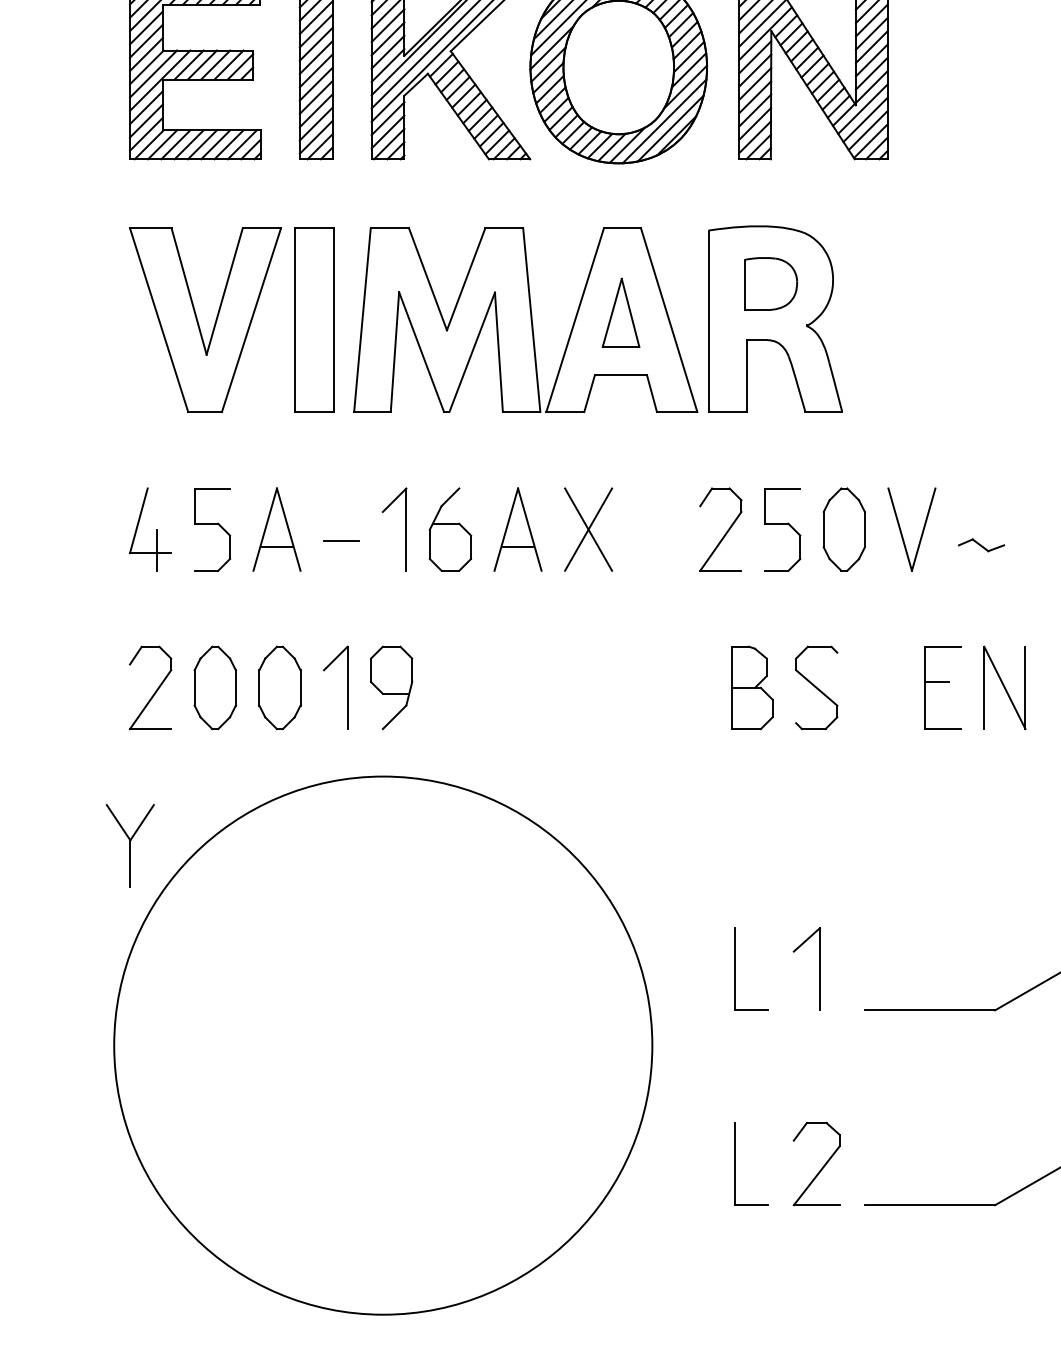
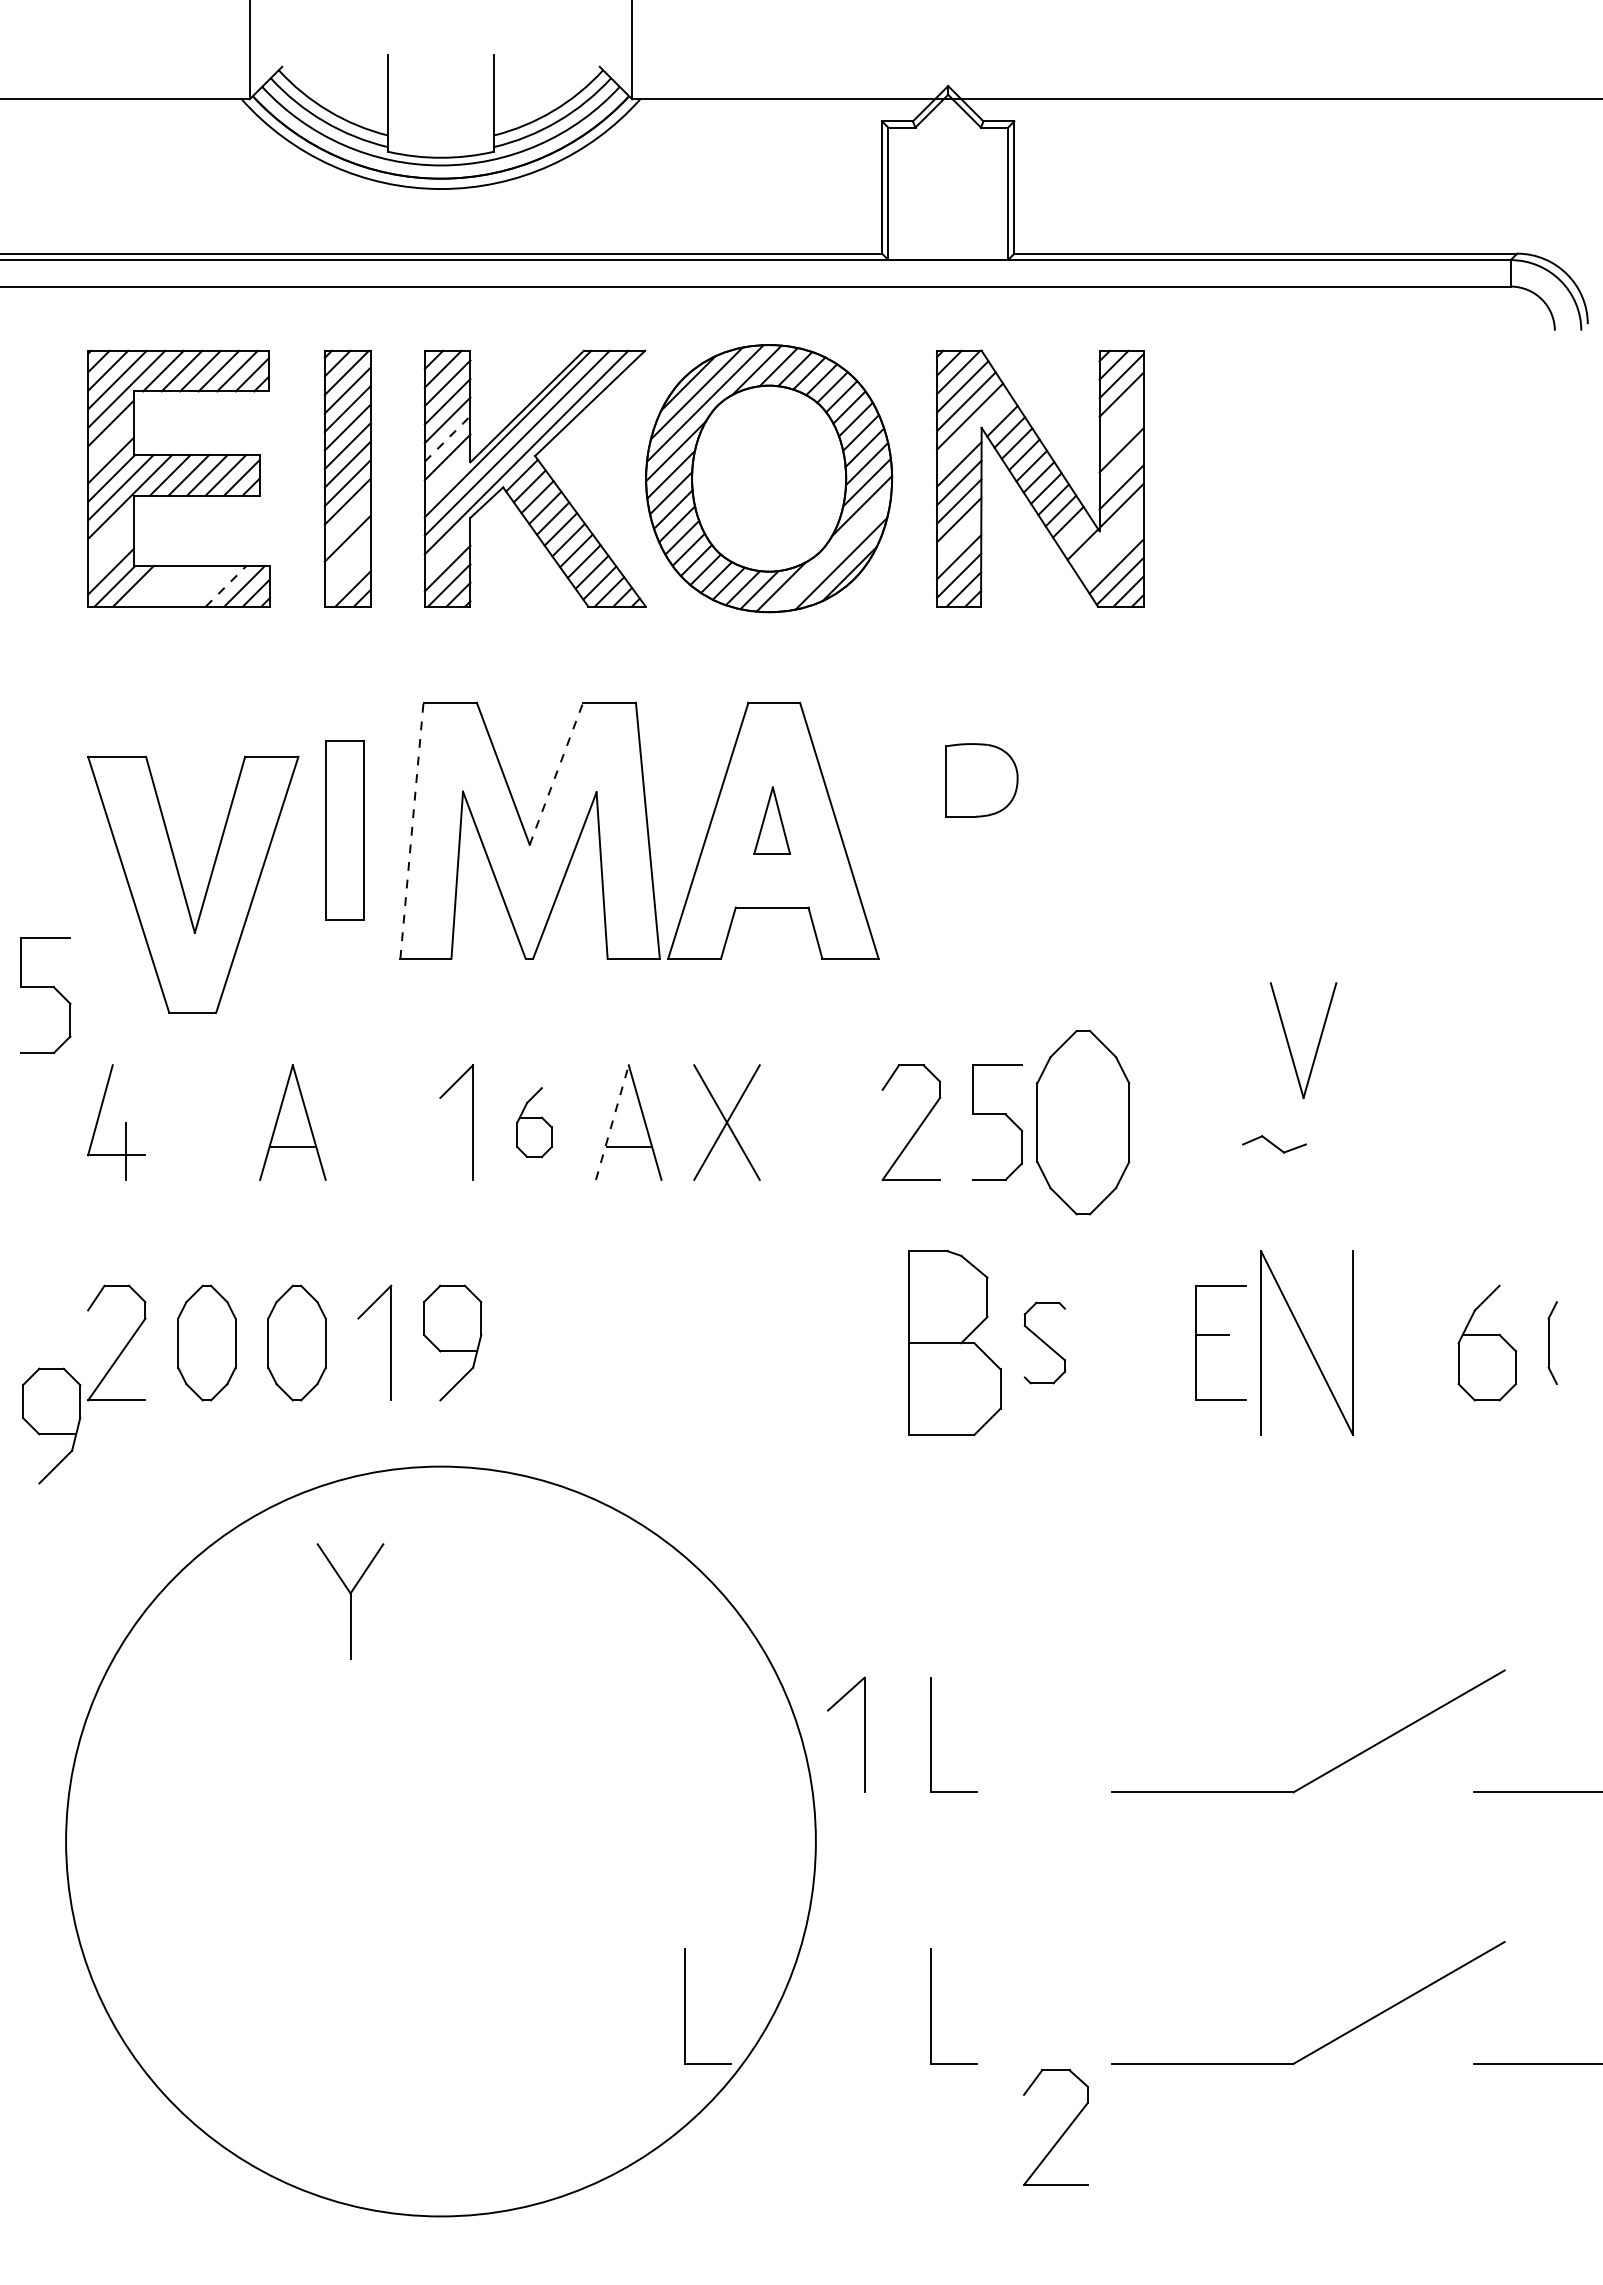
line: (871, 20) -> (1121, 413), removed
line: (765, 33) -> (973, 431), removed
line: (871, 33) -> (1121, 431), removed
line: (388, 38) -> (448, 438), solid -> dashed
line: (146, 40) -> (110, 441), removed
line: (871, 60) -> (1121, 468), removed
line: (387, 65) -> (447, 475), removed
line: (316, 97) -> (347, 520), removed
line: (838, 106) -> (1075, 533), removed
line: (146, 107) -> (110, 534), removed
line: (862, 109) -> (1108, 536), removed
line: (755, 110) -> (959, 538), removed
line: (387, 118) -> (447, 549), removed
line: (865, 119) -> (1112, 551), removed
line: (146, 121) -> (110, 553), removed
line: (664, 121) -> (832, 553), removed
line: (316, 124) -> (347, 557), removed
line: (316, 137) -> (347, 575), removed
line: (175, 144) -> (151, 585), removed
line: (189, 144) -> (170, 585), removed
line: (202, 144) -> (188, 585), removed
line: (215, 144) -> (207, 585), removed
line: (229, 144) -> (226, 586), solid -> dashed
line: (466, 279) -> (556, 773), solid -> dashed
part: (620, 312) -> (771, 820), size x0.7
part: (775, 319) -> (987, 829), removed
part: (314, 320) -> (344, 830), size x0.7
line: (362, 320) -> (412, 830), solid -> dashed
part: (198, 322) -> (183, 887), moved
part: (212, 523) -> (45, 987), moved
part: (450, 529) -> (534, 1122), size x0.6
line: (506, 529) -> (612, 1122), solid -> dashed
part: (844, 529) -> (1083, 1122), size x1.6
part: (901, 532) -> (1289, 1044), moved
line: (341, 541) -> (382, 1139), removed
part: (751, 687) -> (954, 1342), size x1.6
part: (816, 687) -> (1044, 1342), size x0.7
part: (1004, 687) -> (1306, 1342), size x1.6
part: (103, 747) -> (51, 1425), added
part: (130, 846) -> (350, 1601), moved
part: (820, 968) -> (864, 1734), moved
part: (558, 1164) -> (685, 2006), added
part: (821, 1168) -> (1062, 2133), moved

